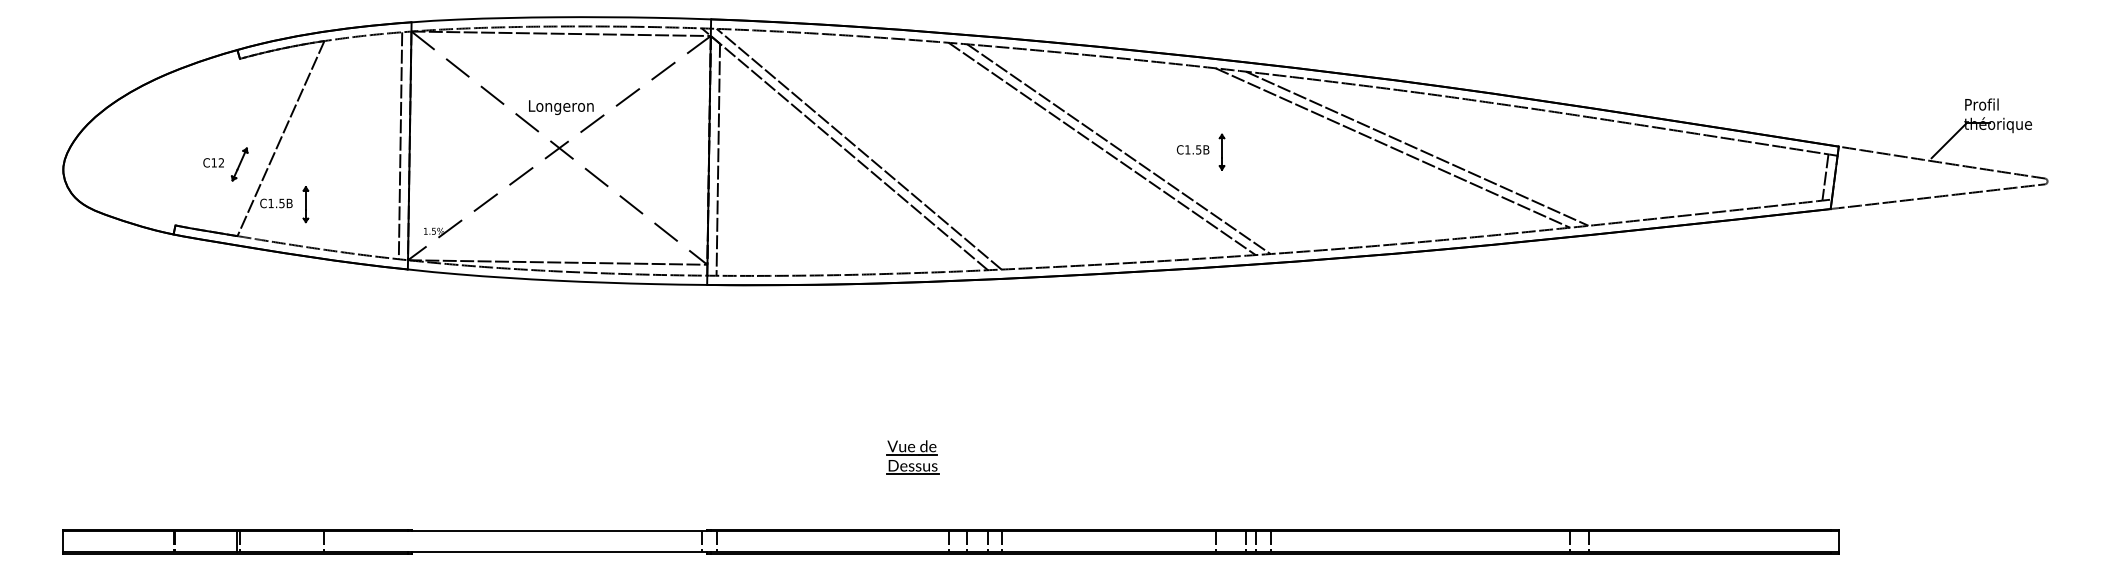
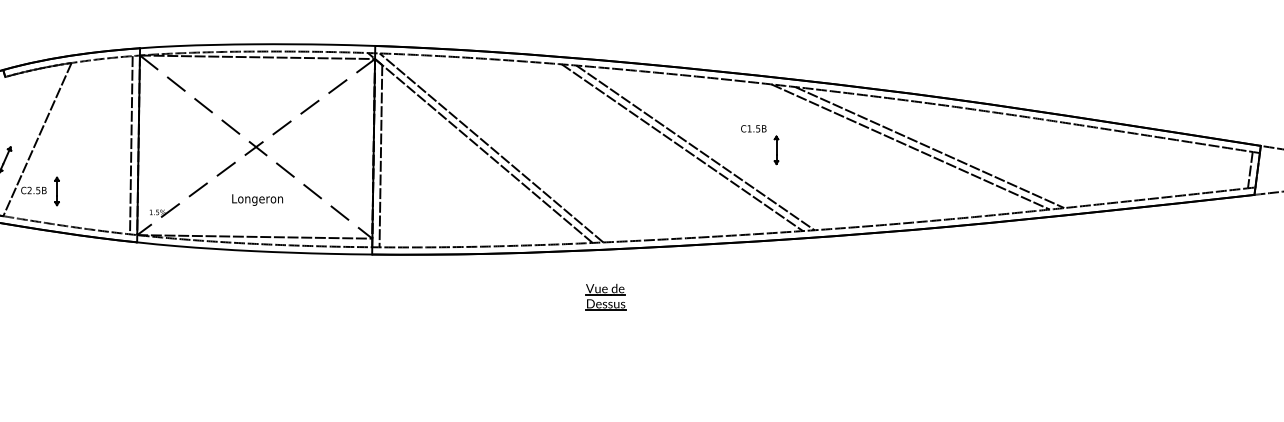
text: (561, 107) -> (257, 199), moved
text: (1193, 149) -> (754, 128), moved
text: (270, 202) -> (29, 189), C1.5B -> C2.5B
part: (912, 457) -> (605, 297), moved

